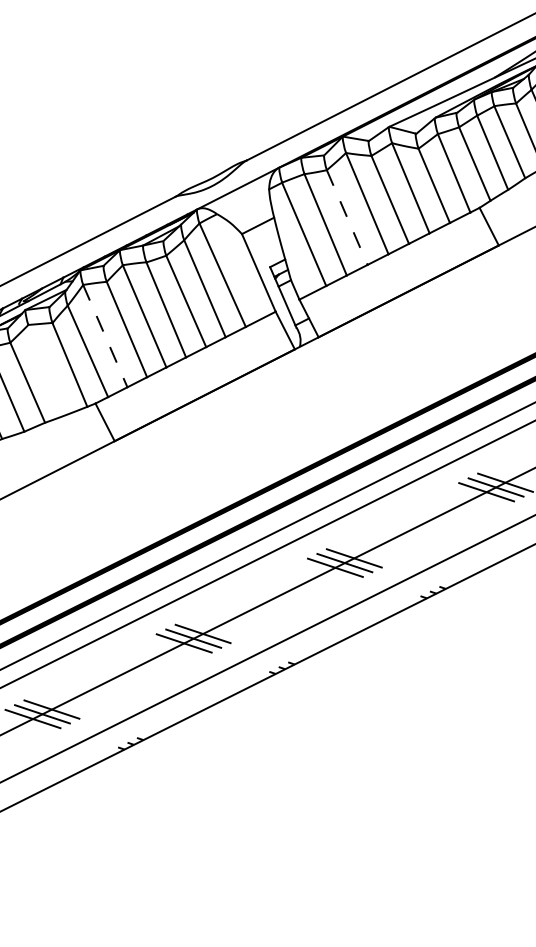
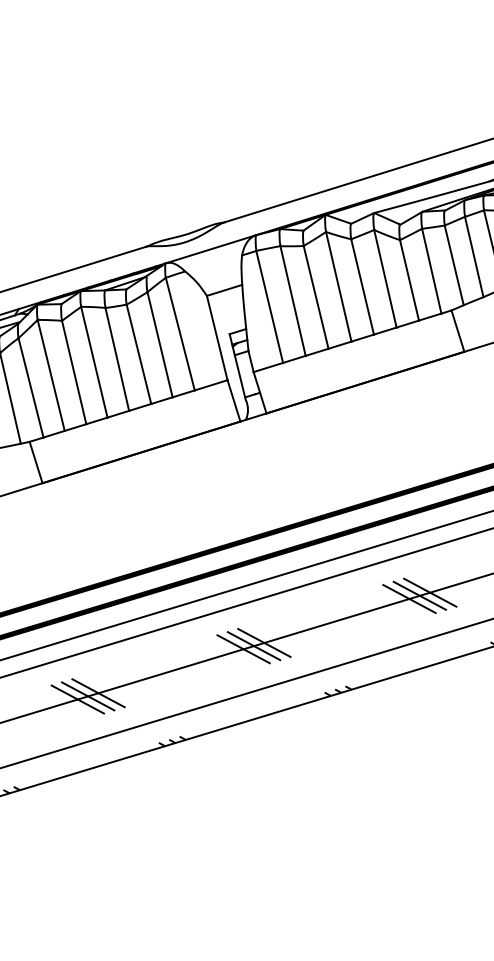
line: (347, 217) -> (316, 297), dashed -> solid
line: (105, 336) -> (51, 375), dashed -> solid

